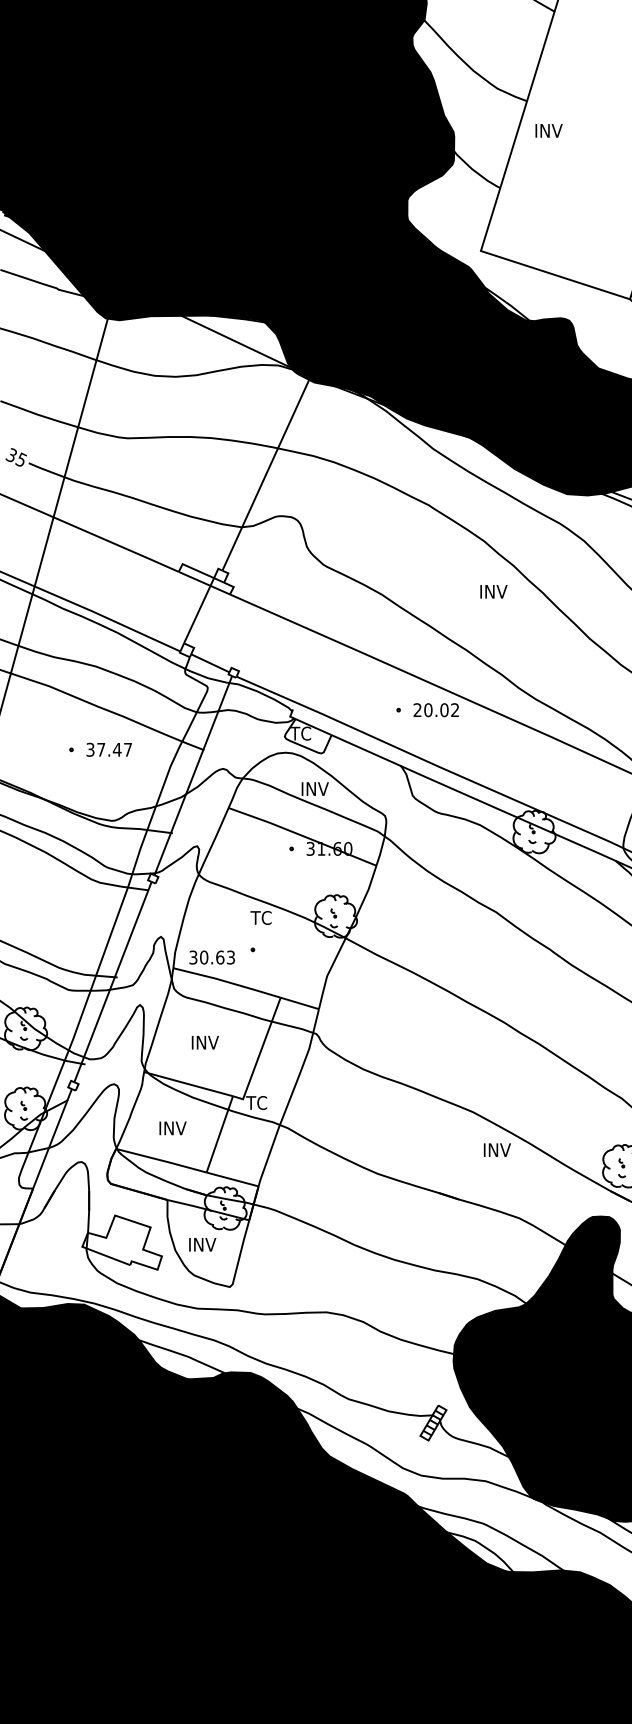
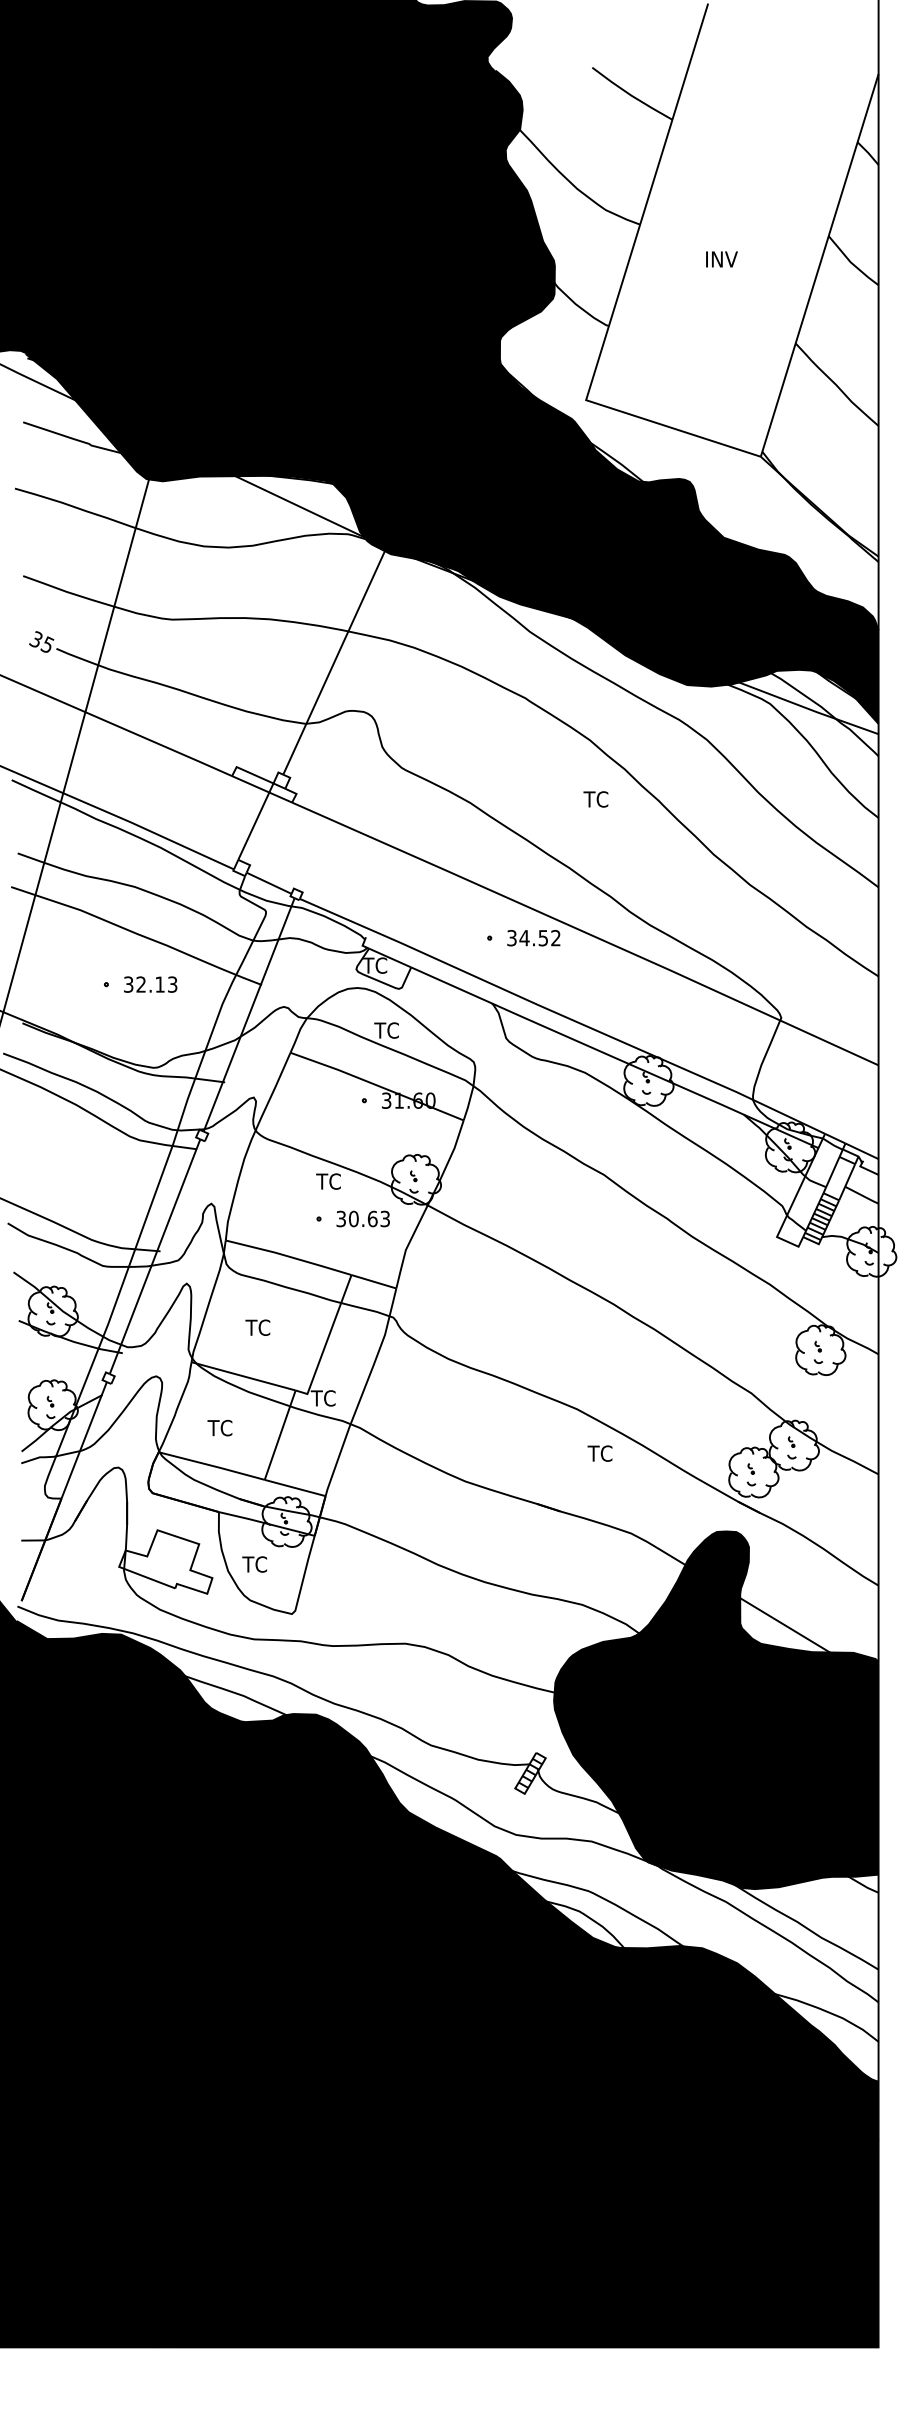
text: (548, 130) -> (721, 259), moved
text: (493, 591) -> (600, 799), INV -> TC
text: (430, 710) -> (527, 938), 20.02 -> 34.52
text: (114, 749) -> (156, 984), 37.47 -> 32.13
text: (313, 788) -> (390, 1030), INV -> TC
text: (211, 957) -> (362, 1218), moved
text: (204, 1042) -> (262, 1327), INV -> TC
text: (172, 1127) -> (224, 1427), INV -> TC
text: (496, 1150) -> (604, 1453), INV -> TC
text: (202, 1244) -> (259, 1564), INV -> TC

